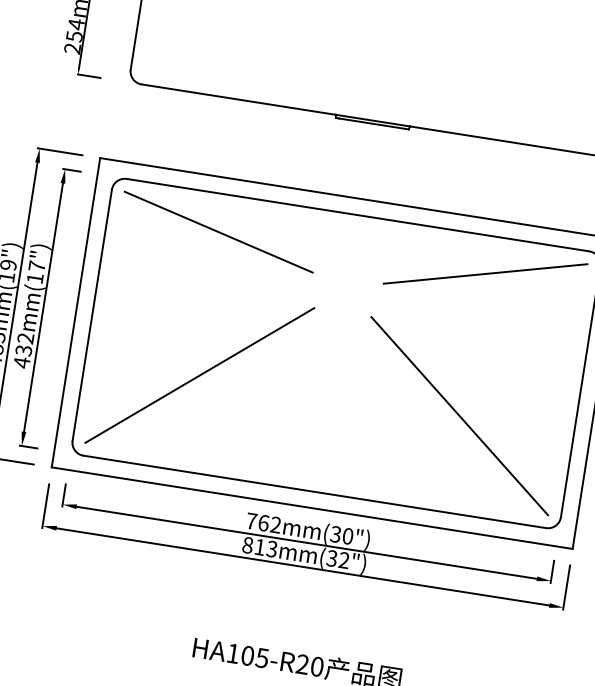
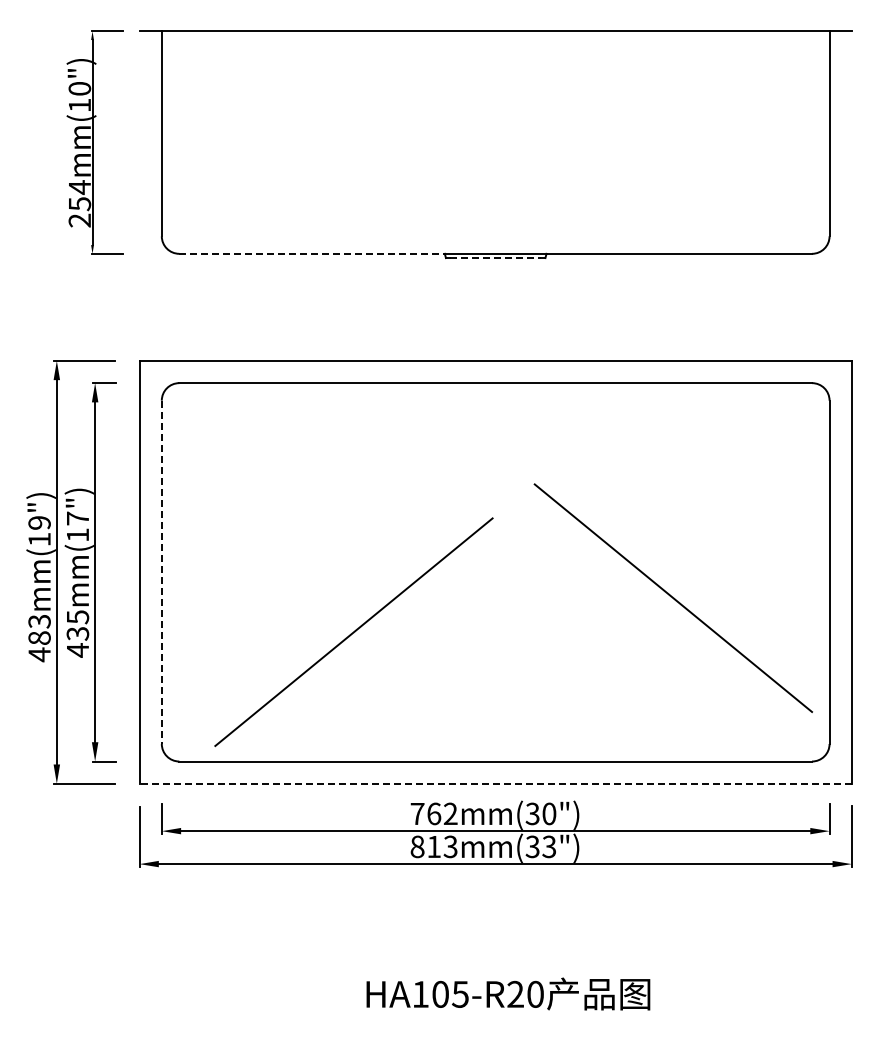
line: (238, 99) -> (312, 253), solid -> dashed
line: (372, 124) -> (496, 258), solid -> dashed
line: (218, 231) -> (313, 434), removed
line: (485, 273) -> (678, 434), removed
line: (92, 315) -> (161, 572), solid -> dashed
text: (25, 338) -> (77, 617), 432mm(17") -> 435mm(17")
line: (199, 375) -> (353, 632), moved
line: (459, 415) -> (672, 597), moved
line: (312, 507) -> (495, 783), solid -> dashed
text: (344, 560) -> (549, 847), 813mm(32") -> 813mm(33")

